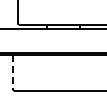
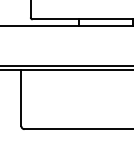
line: (12, 72) -> (20, 98), dashed -> solid

